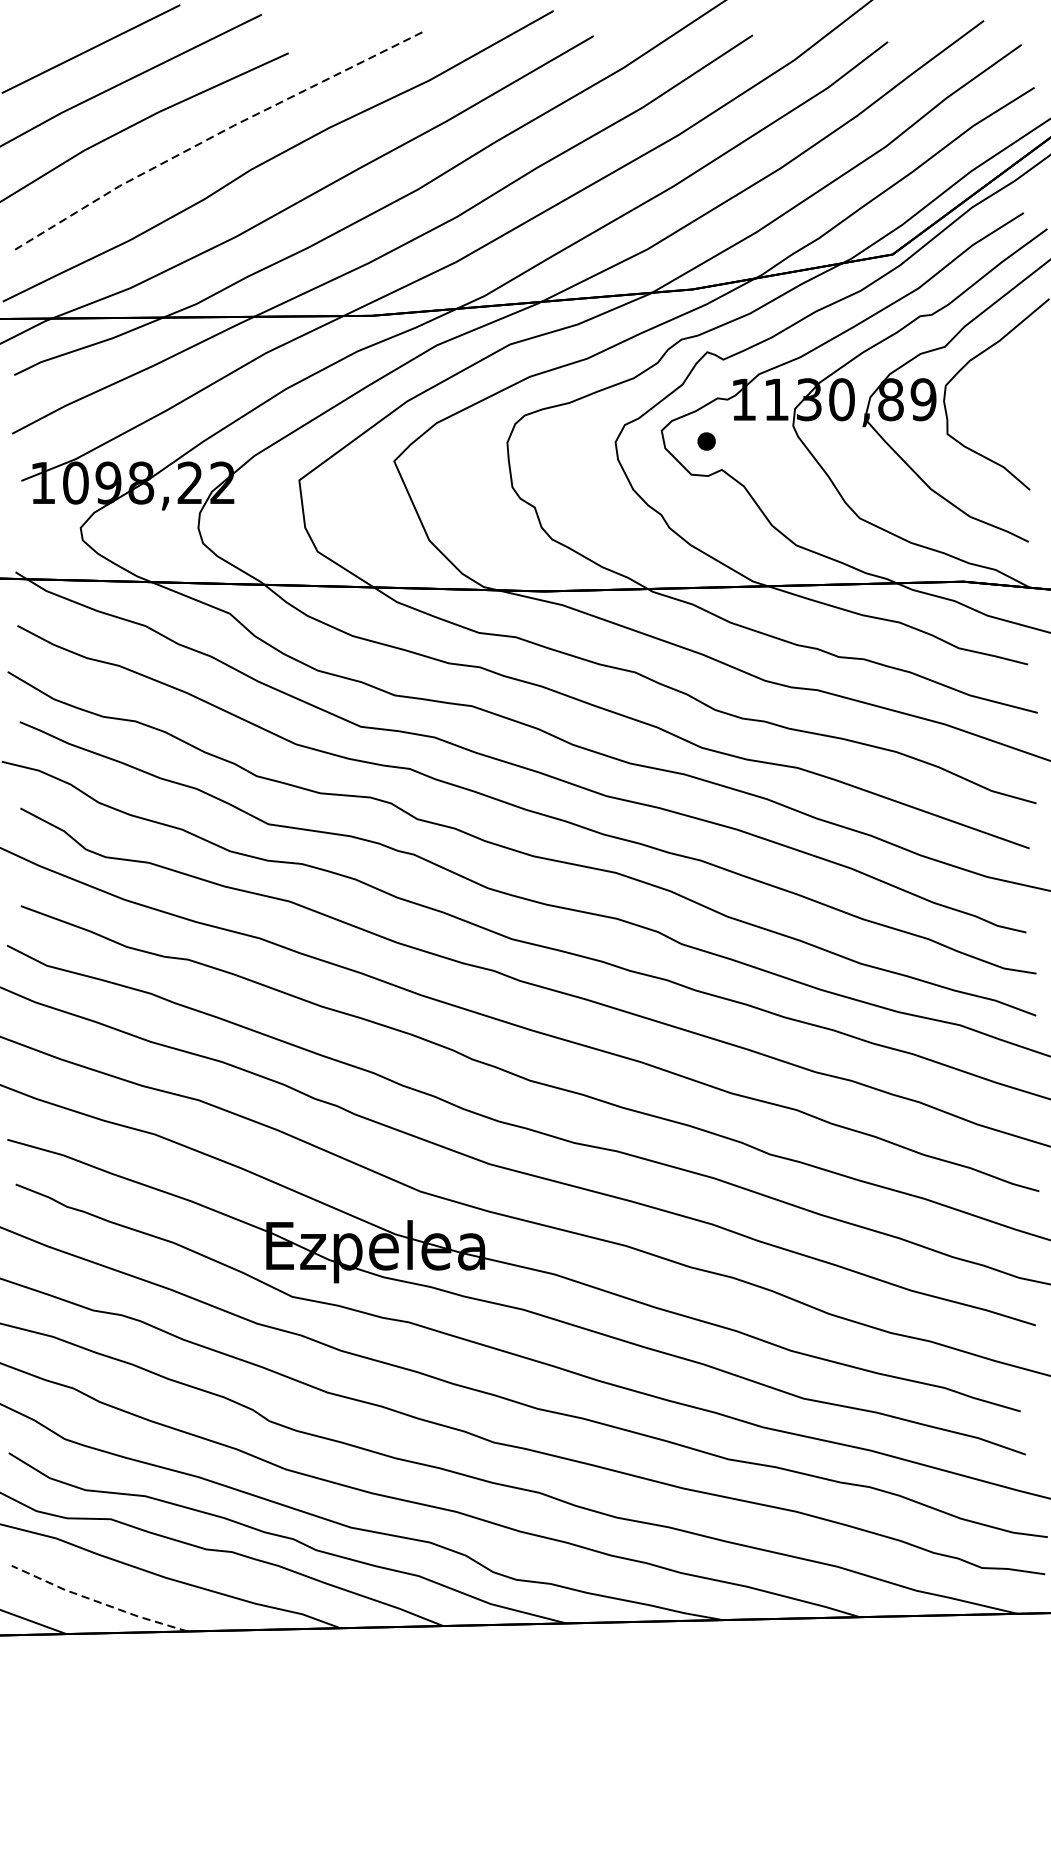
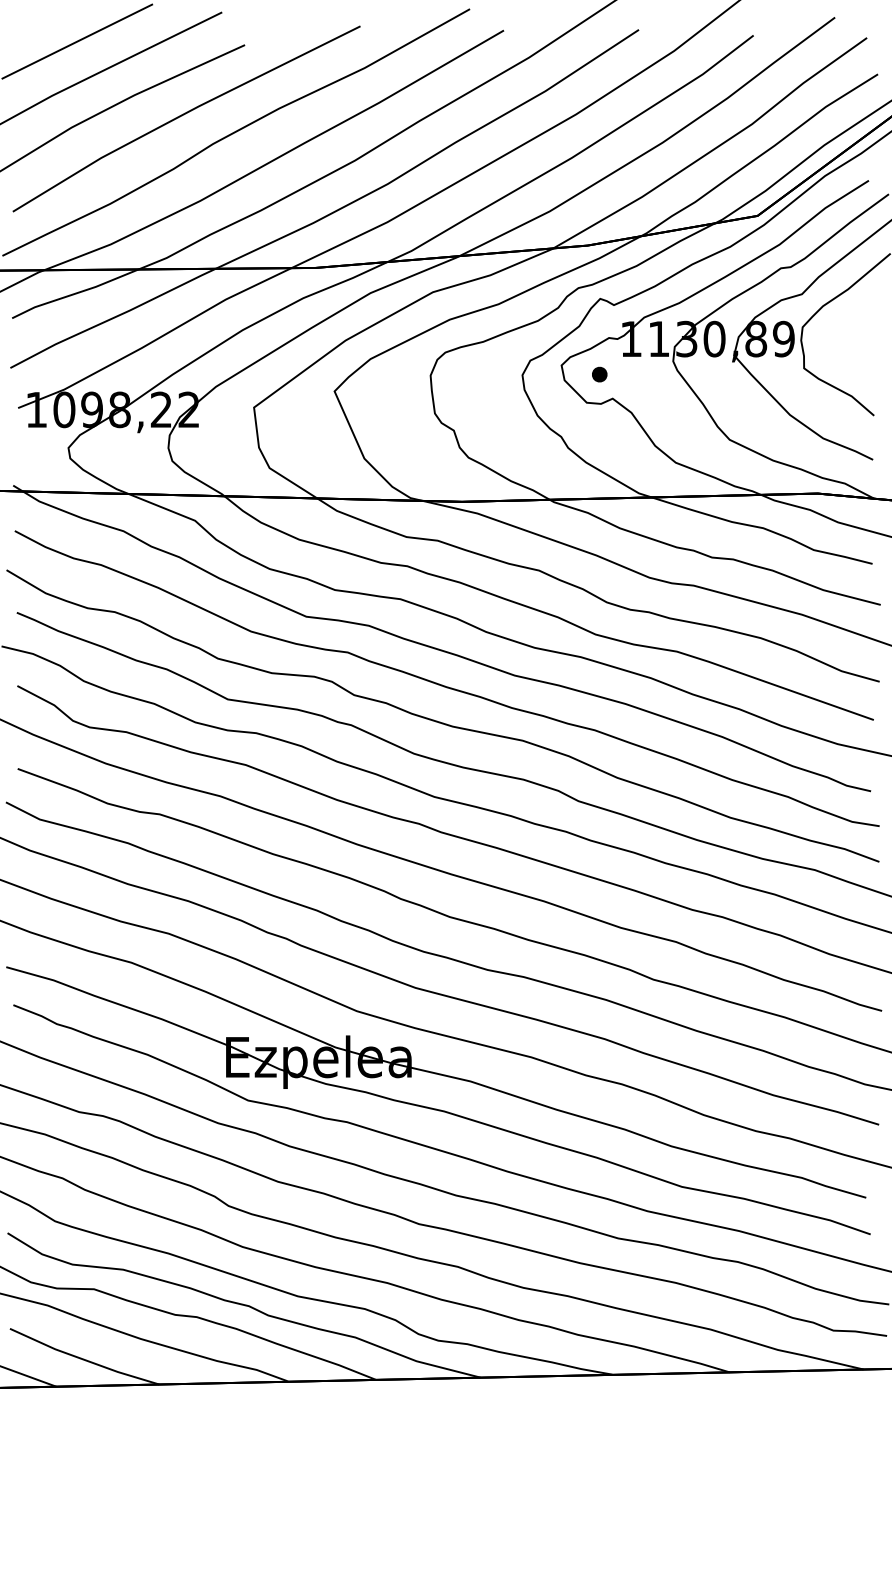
line: (216, 135) -> (183, 114), dashed -> solid
line: (98, 1602) -> (83, 1359), dashed -> solid

